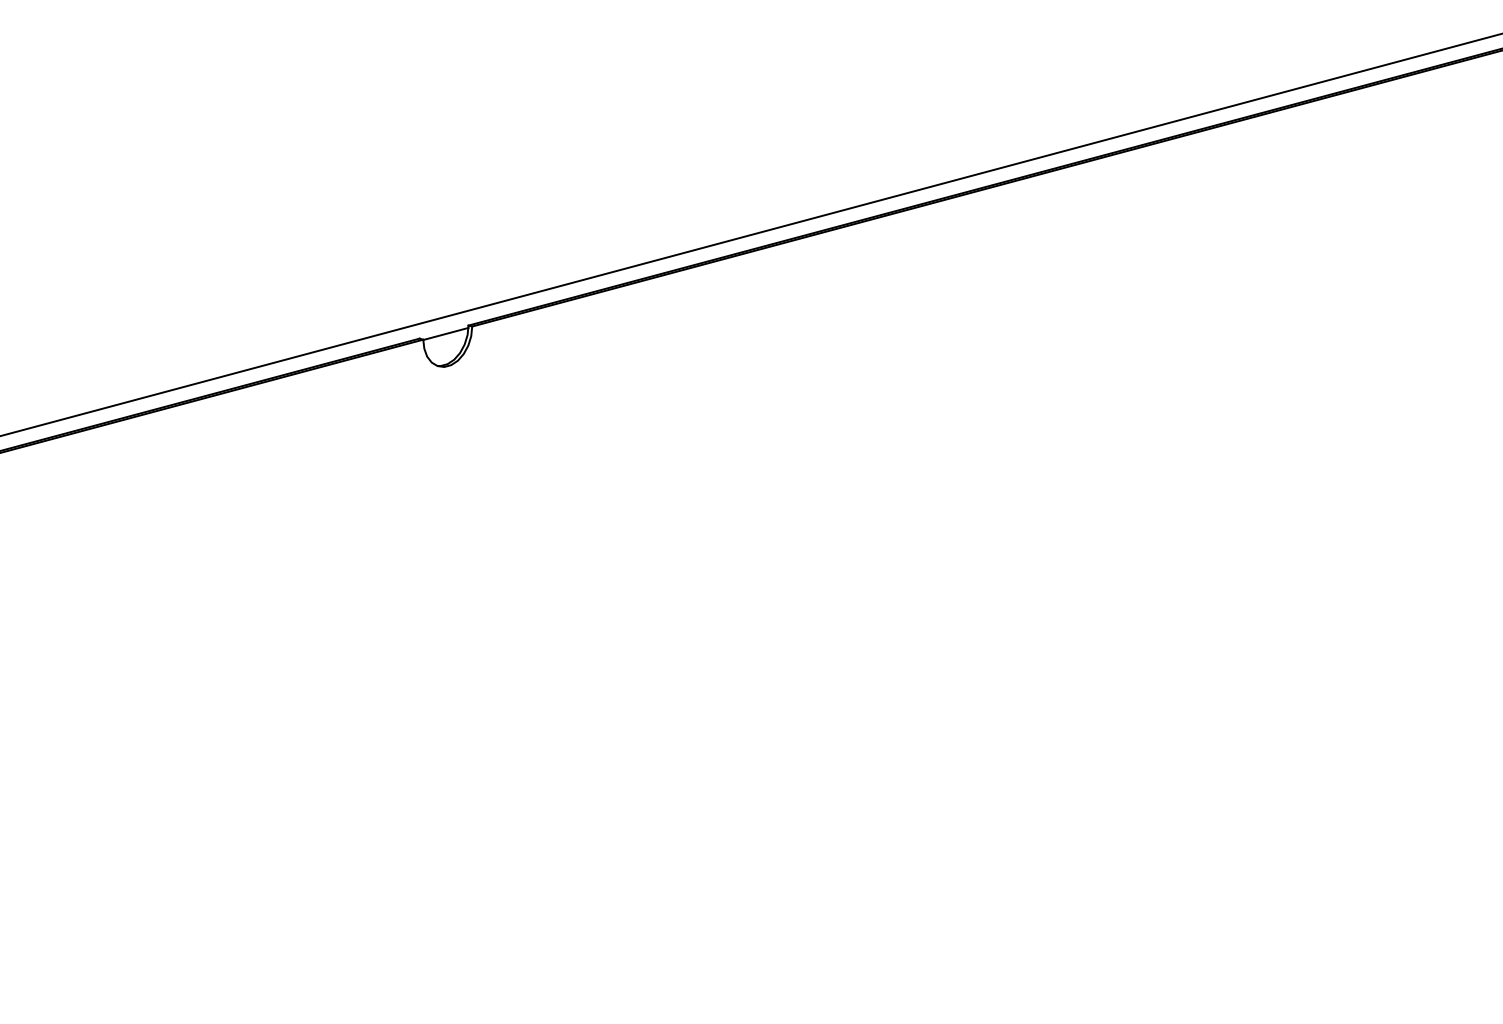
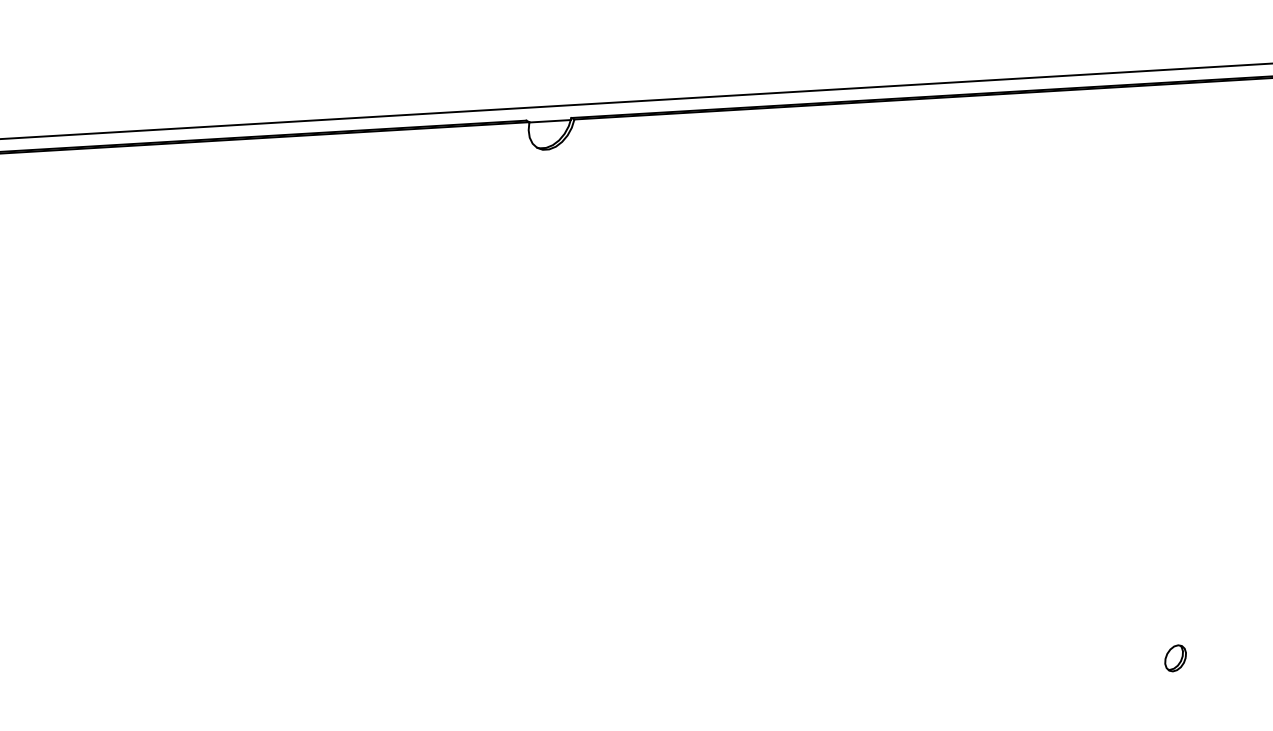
part: (1254, 783) -> (1175, 658), added

